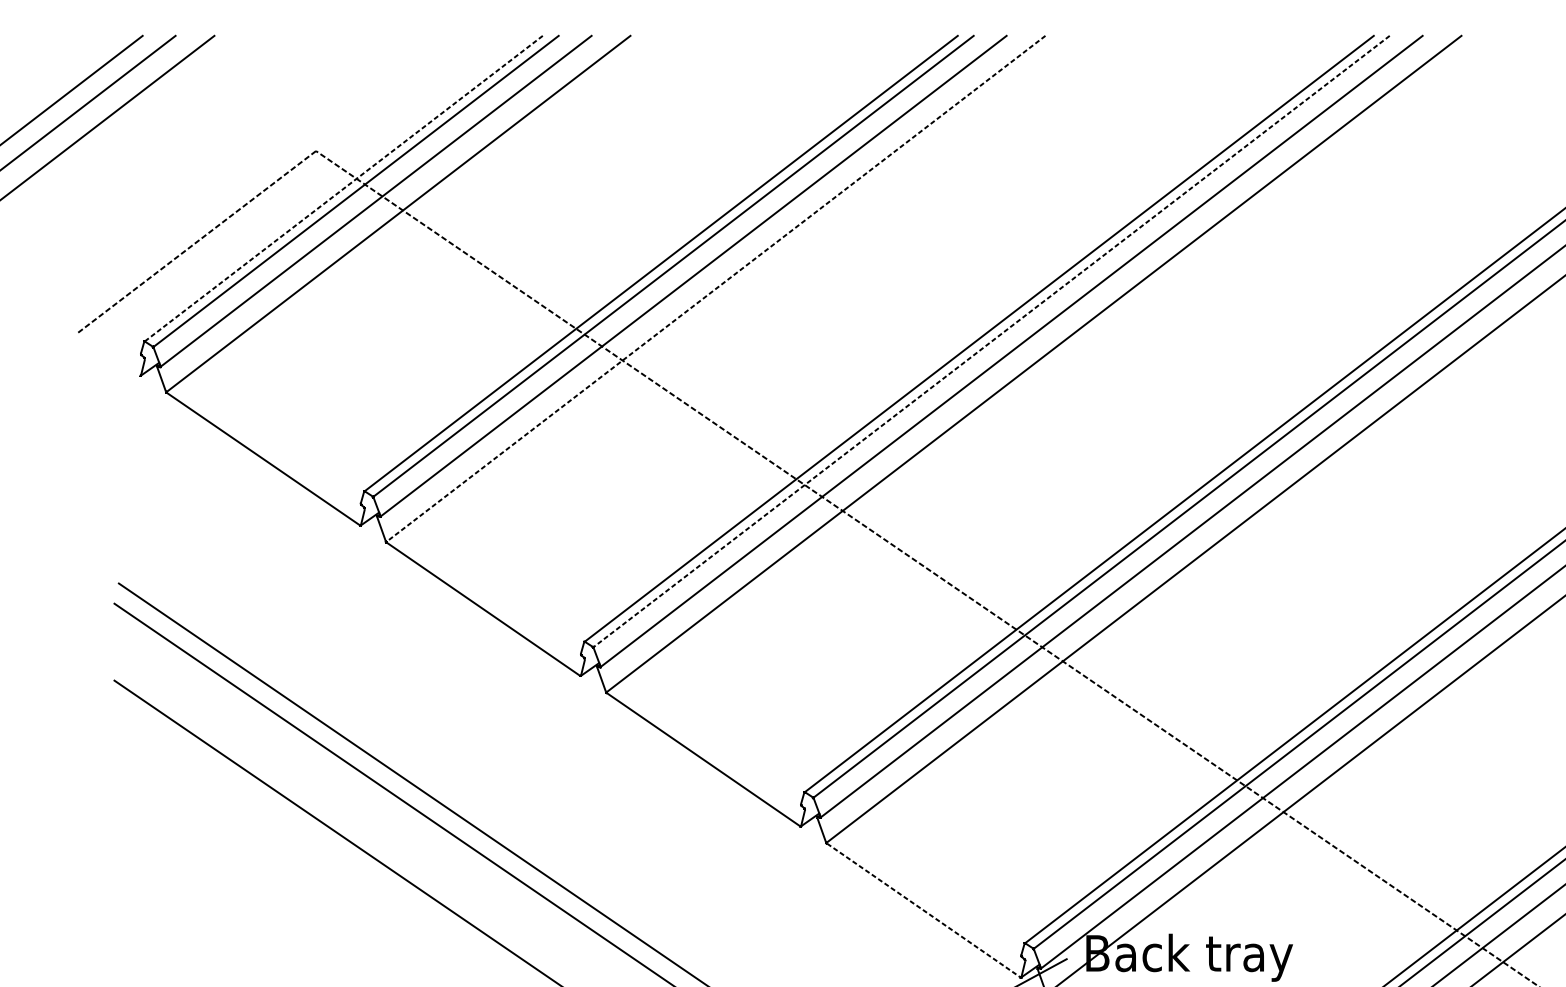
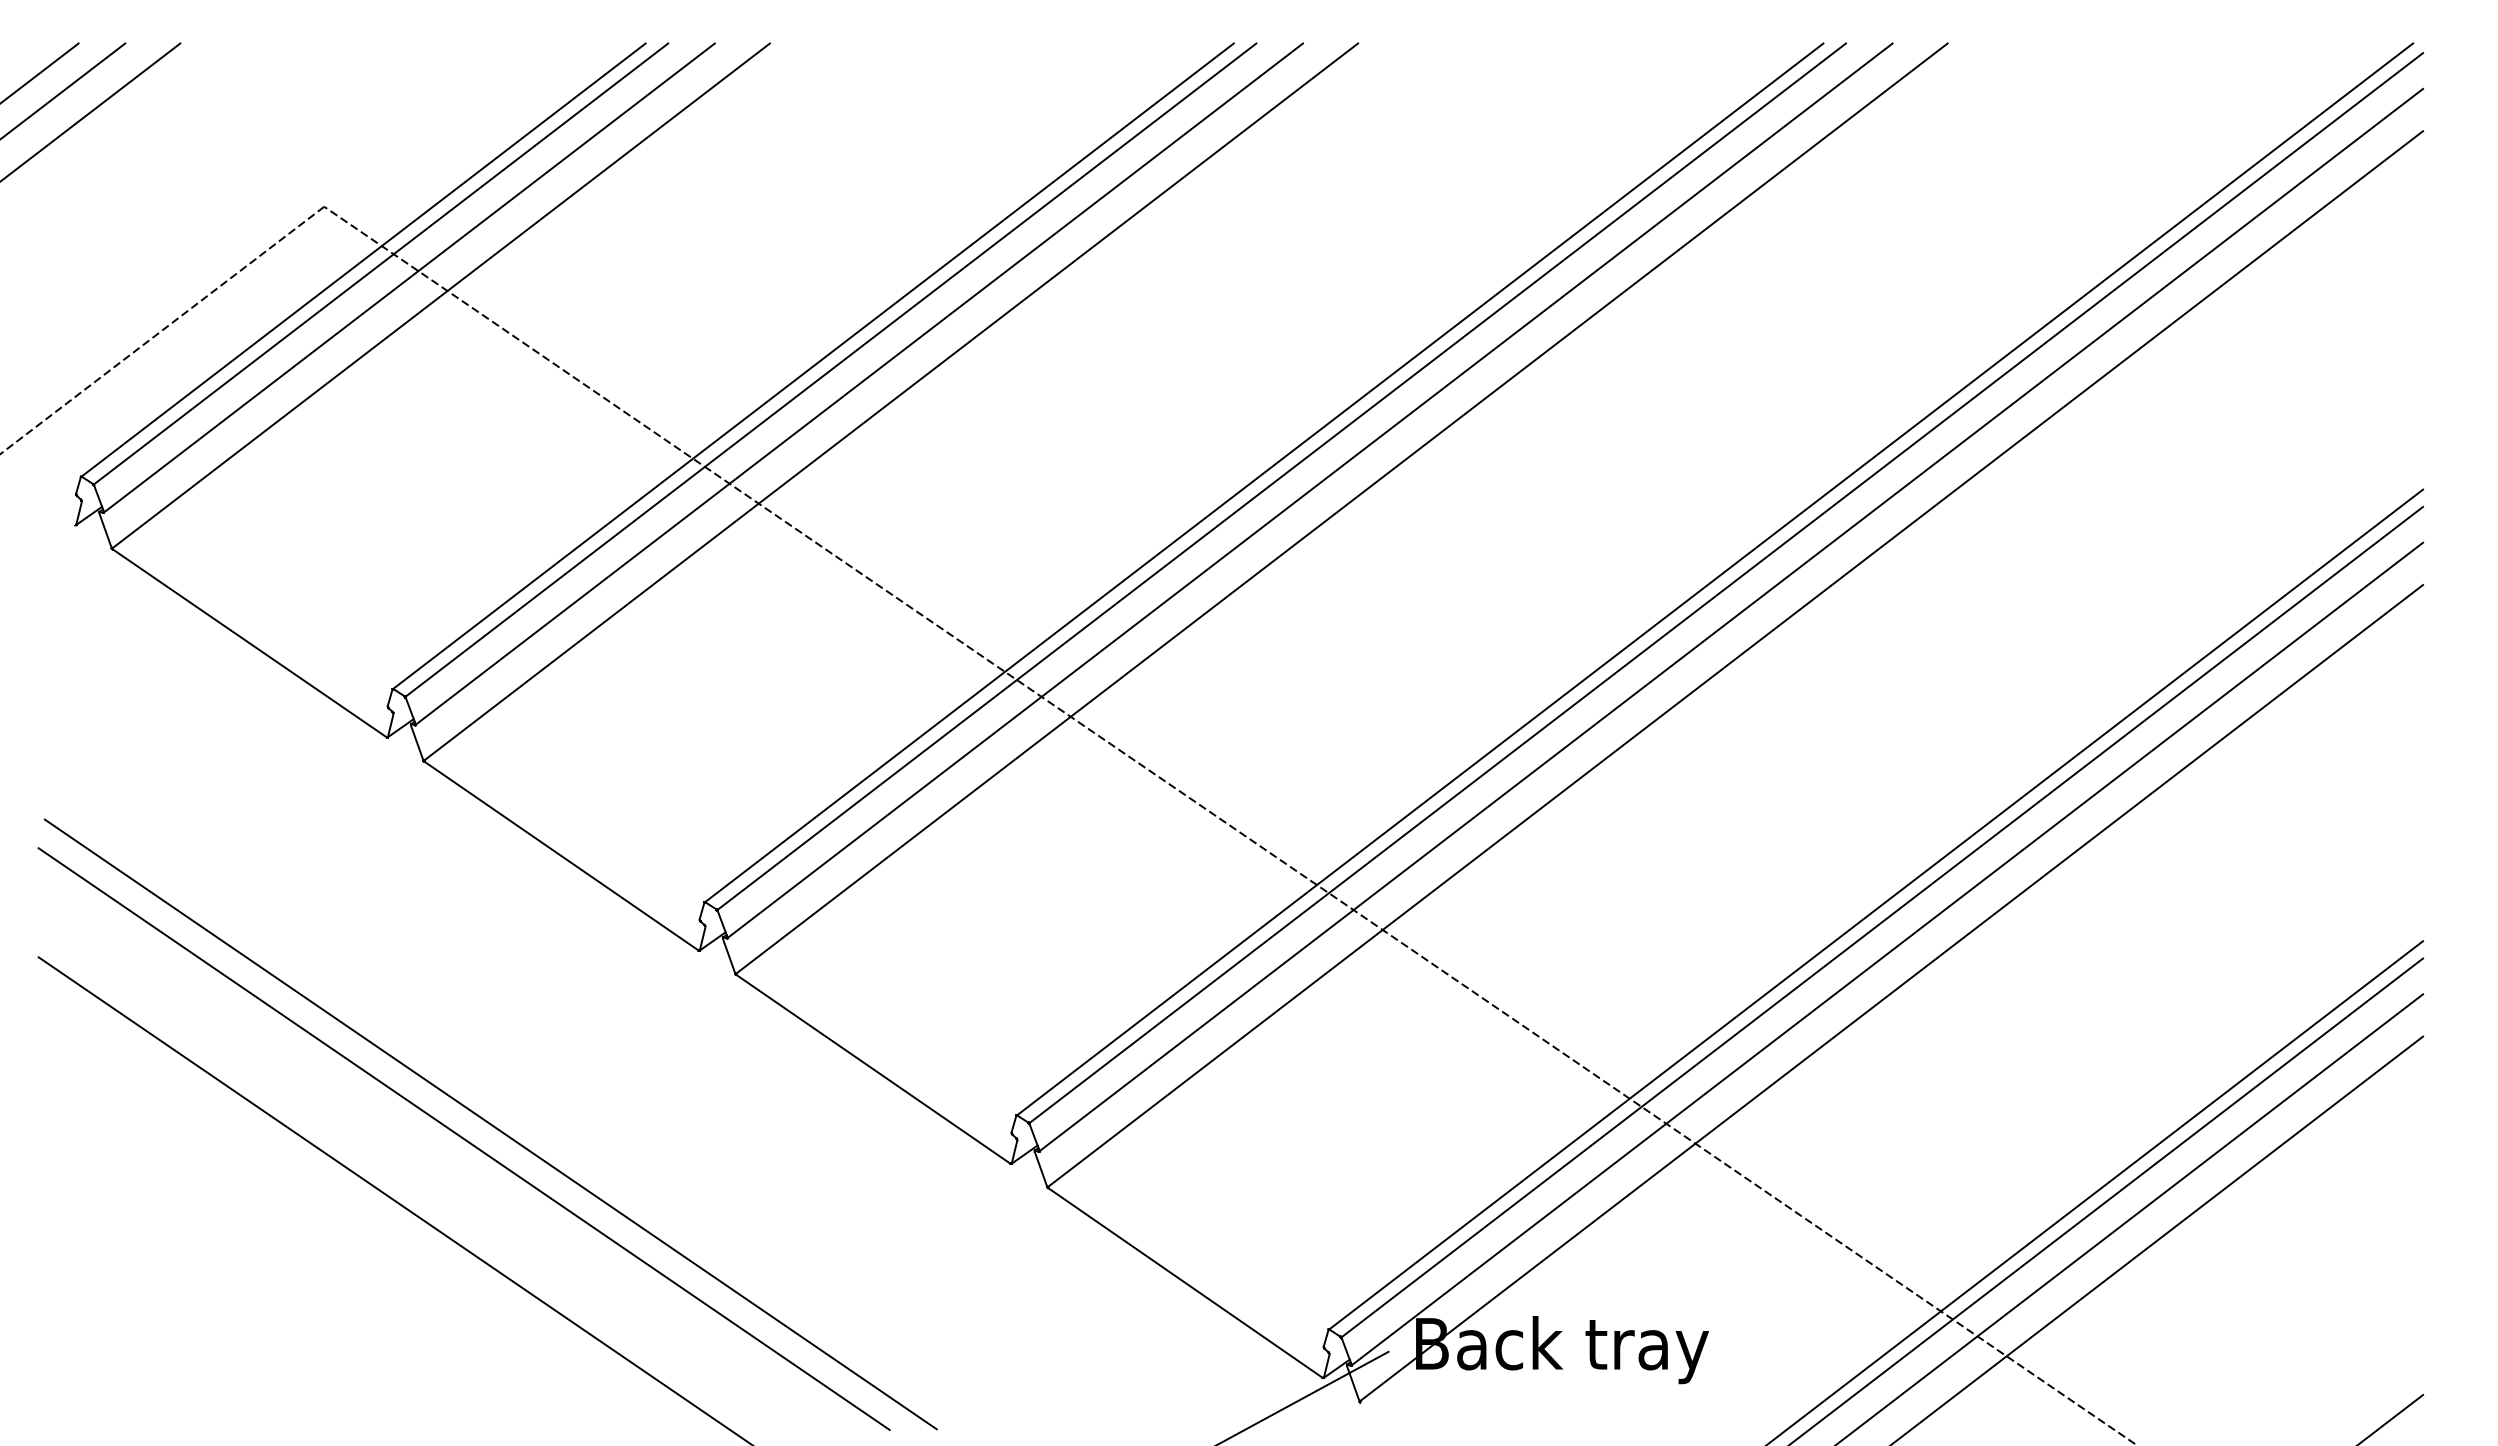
line: (343, 188) -> (363, 260), dashed -> solid
line: (715, 289) -> (890, 402), dashed -> solid
line: (991, 341) -> (1281, 476), dashed -> solid
line: (923, 910) -> (1185, 1283), dashed -> solid

